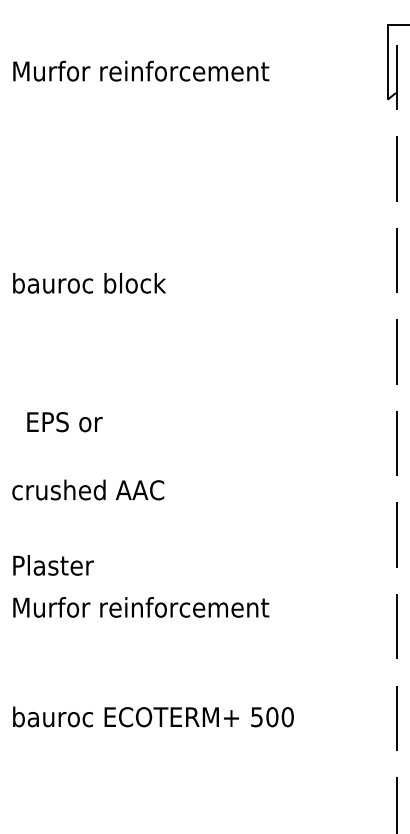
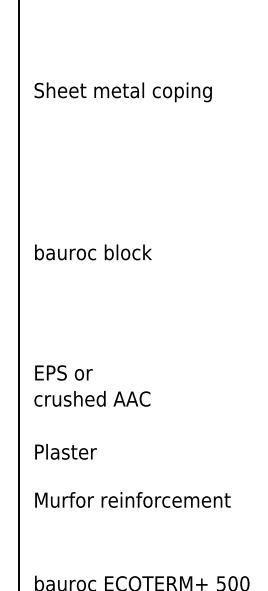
text: (140, 73) -> (132, 92), Murfor reinforcement -> Sheet metal coping
text: (64, 422) -> (63, 373), moved
text: (88, 489) -> (92, 398), moved
text: (53, 565) -> (65, 451), moved

